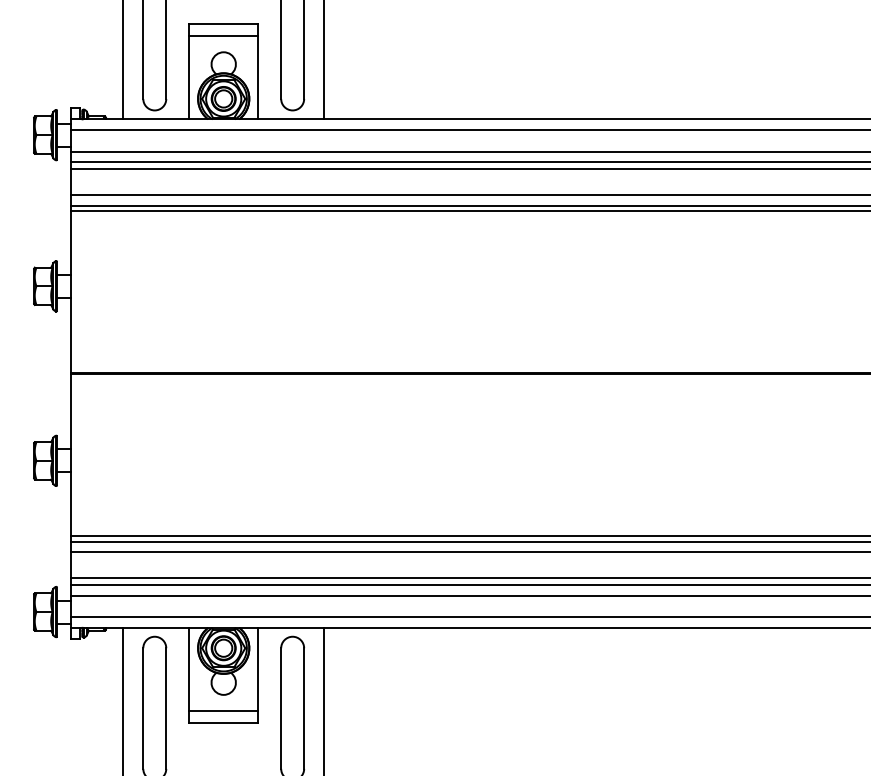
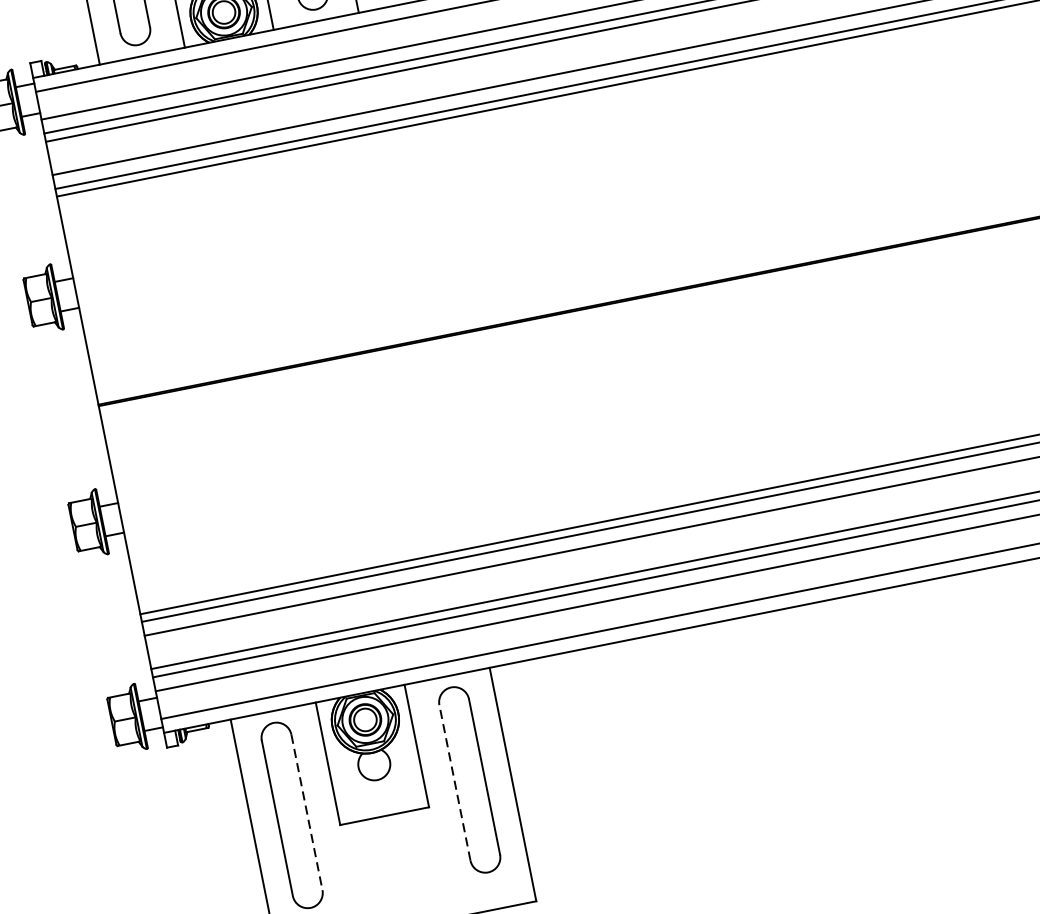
line: (281, 708) -> (455, 782), solid -> dashed
line: (166, 709) -> (307, 813), solid -> dashed
line: (223, 711) -> (381, 801), removed

